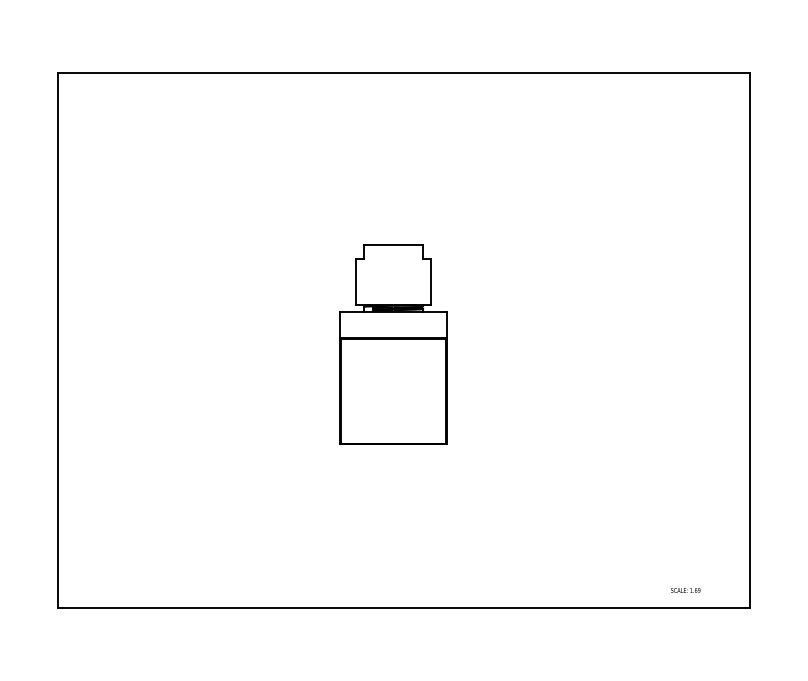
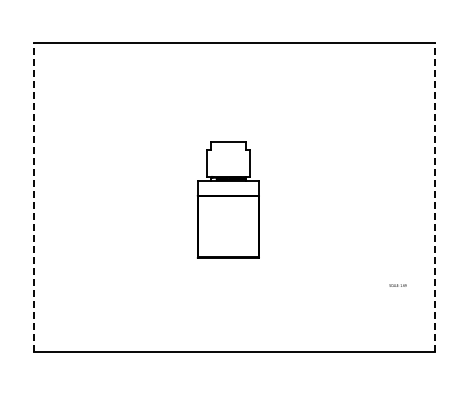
line: (57, 340) -> (33, 197), solid -> dashed
line: (750, 340) -> (435, 197), solid -> dashed
text: (684, 590) -> (397, 285), moved

